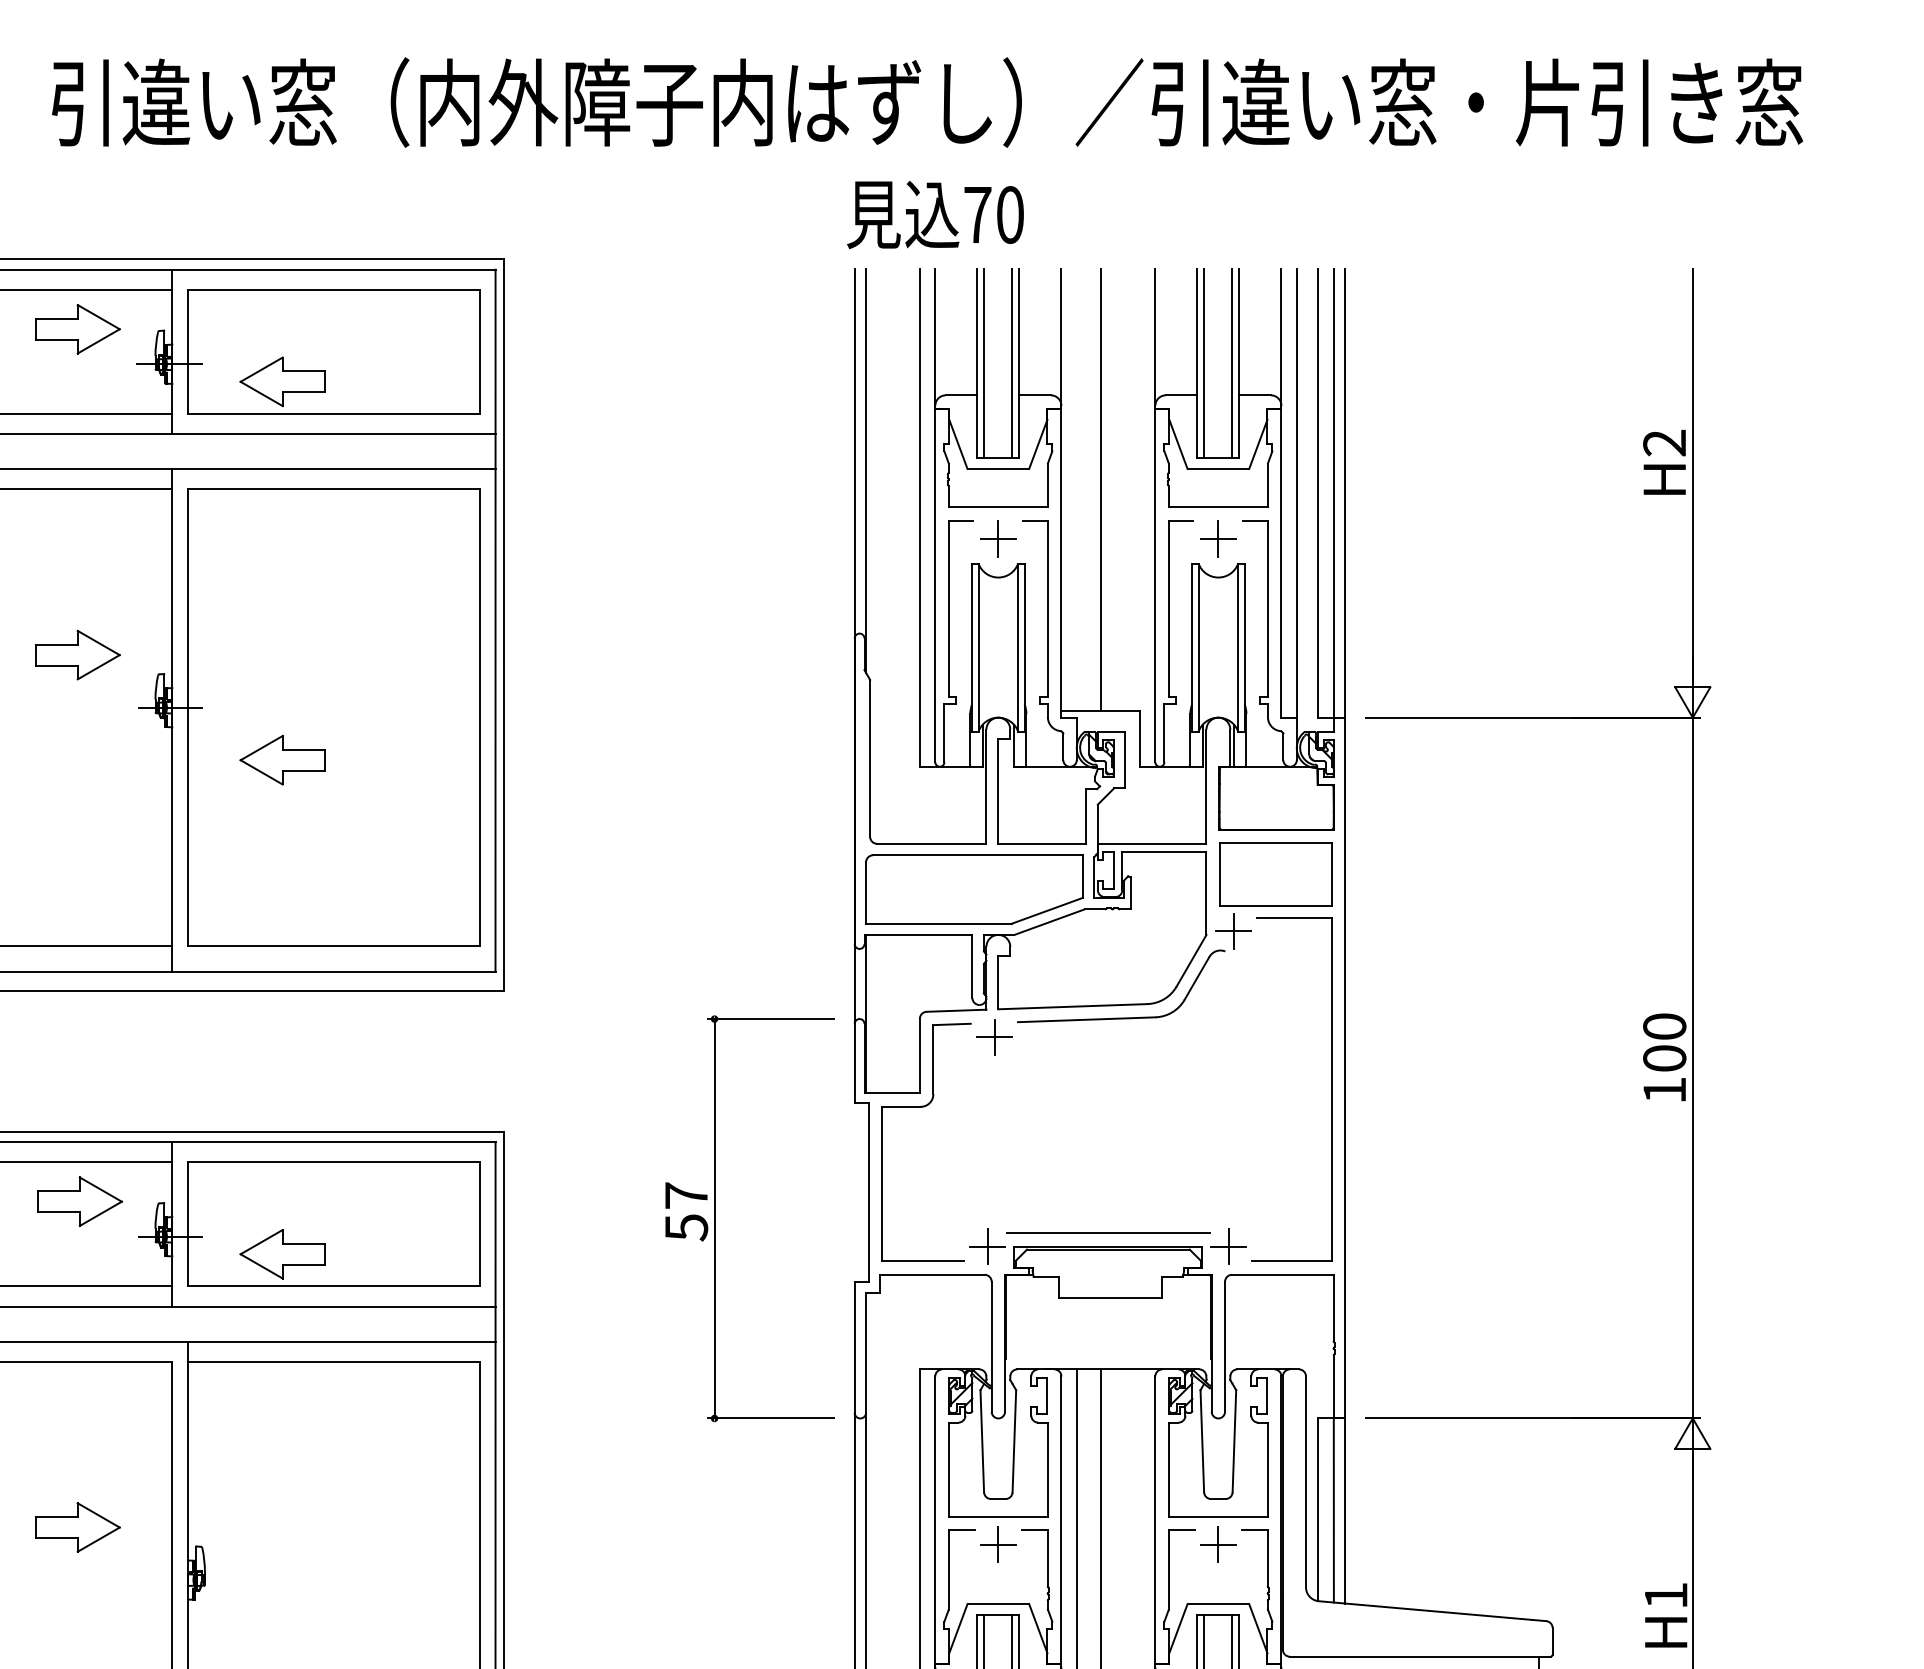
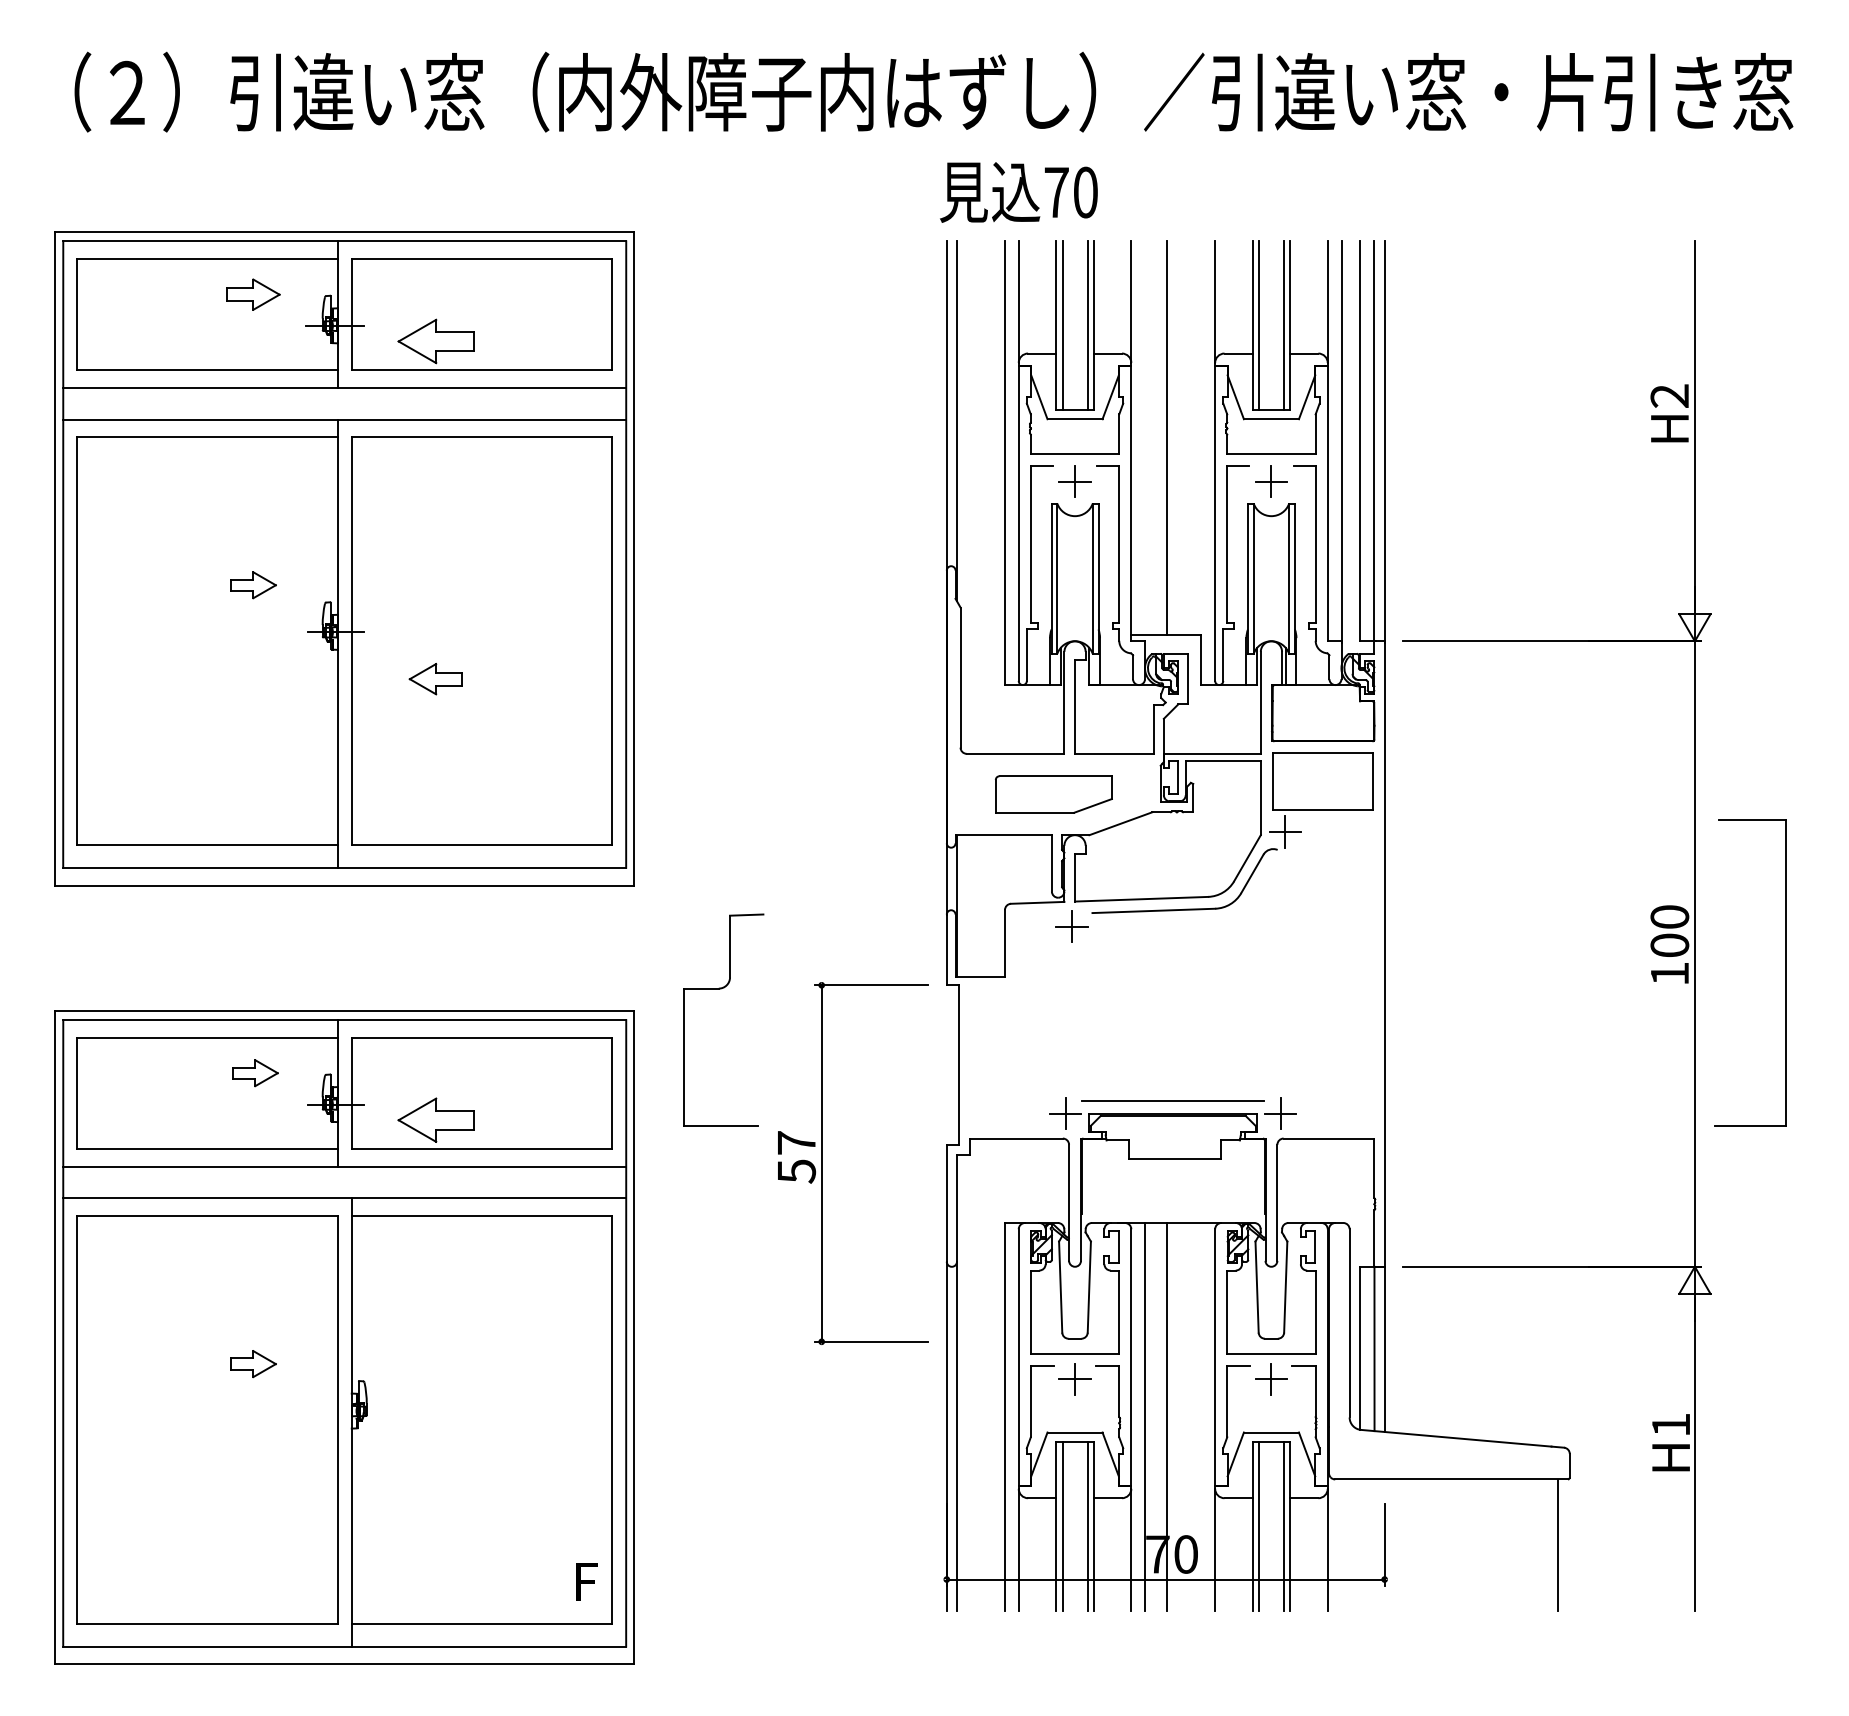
part: (77, 329) -> (253, 294), size x0.7
part: (77, 654) -> (253, 584), size x0.6
part: (281, 759) -> (435, 678), size x0.7
part: (974, 889) -> (1053, 794), size x0.6
part: (1331, 1088) -> (1785, 972), moved
part: (923, 1107) -> (721, 989), moved
part: (80, 1200) -> (255, 1072), size x0.6
part: (715, 1218) -> (822, 1163), moved
part: (77, 1526) -> (253, 1363), size x0.6

